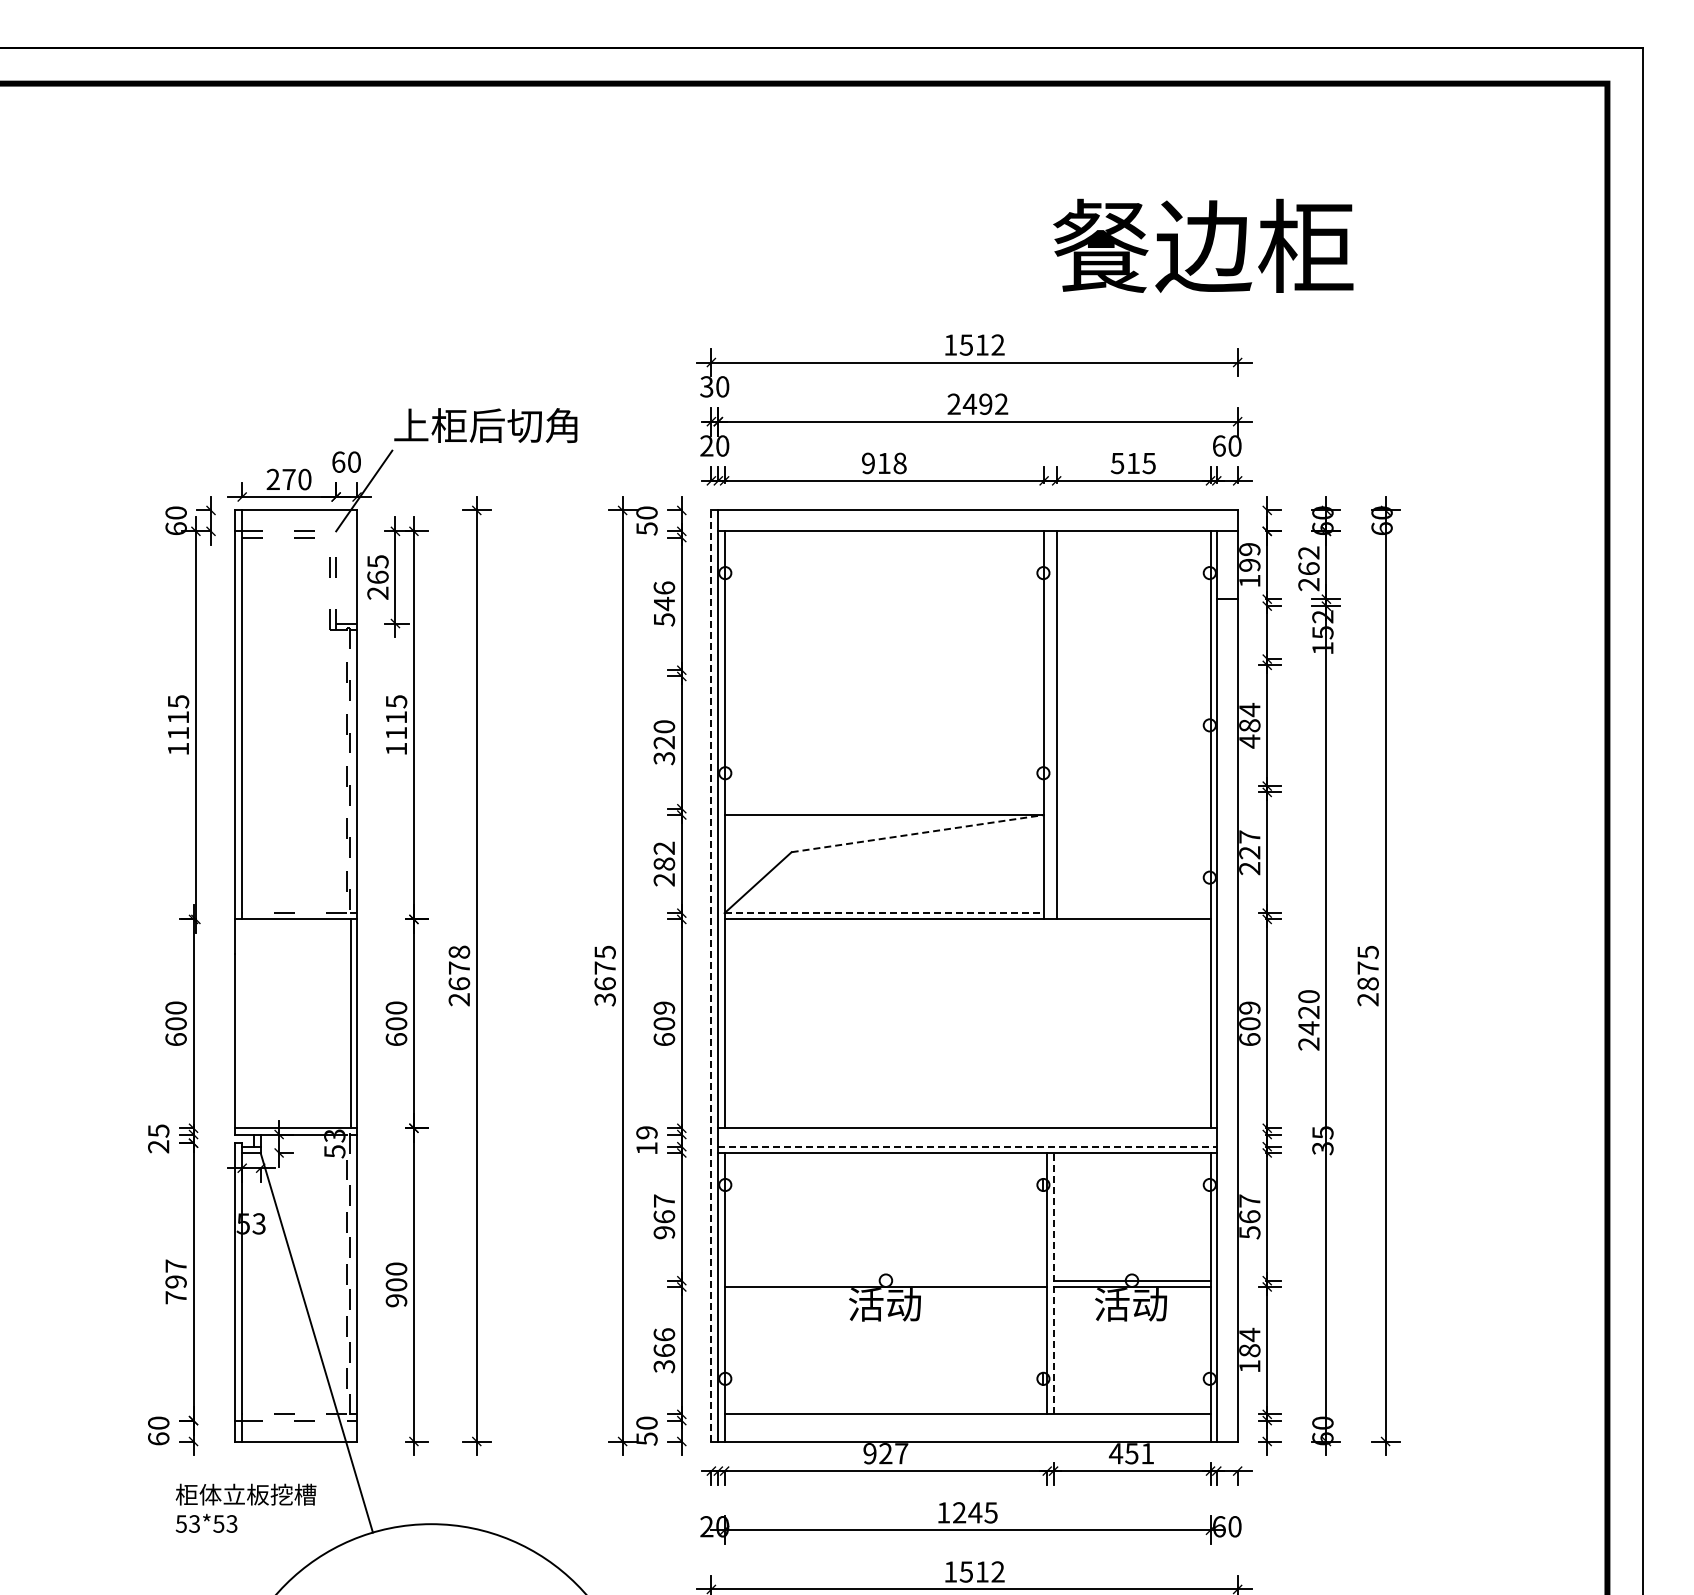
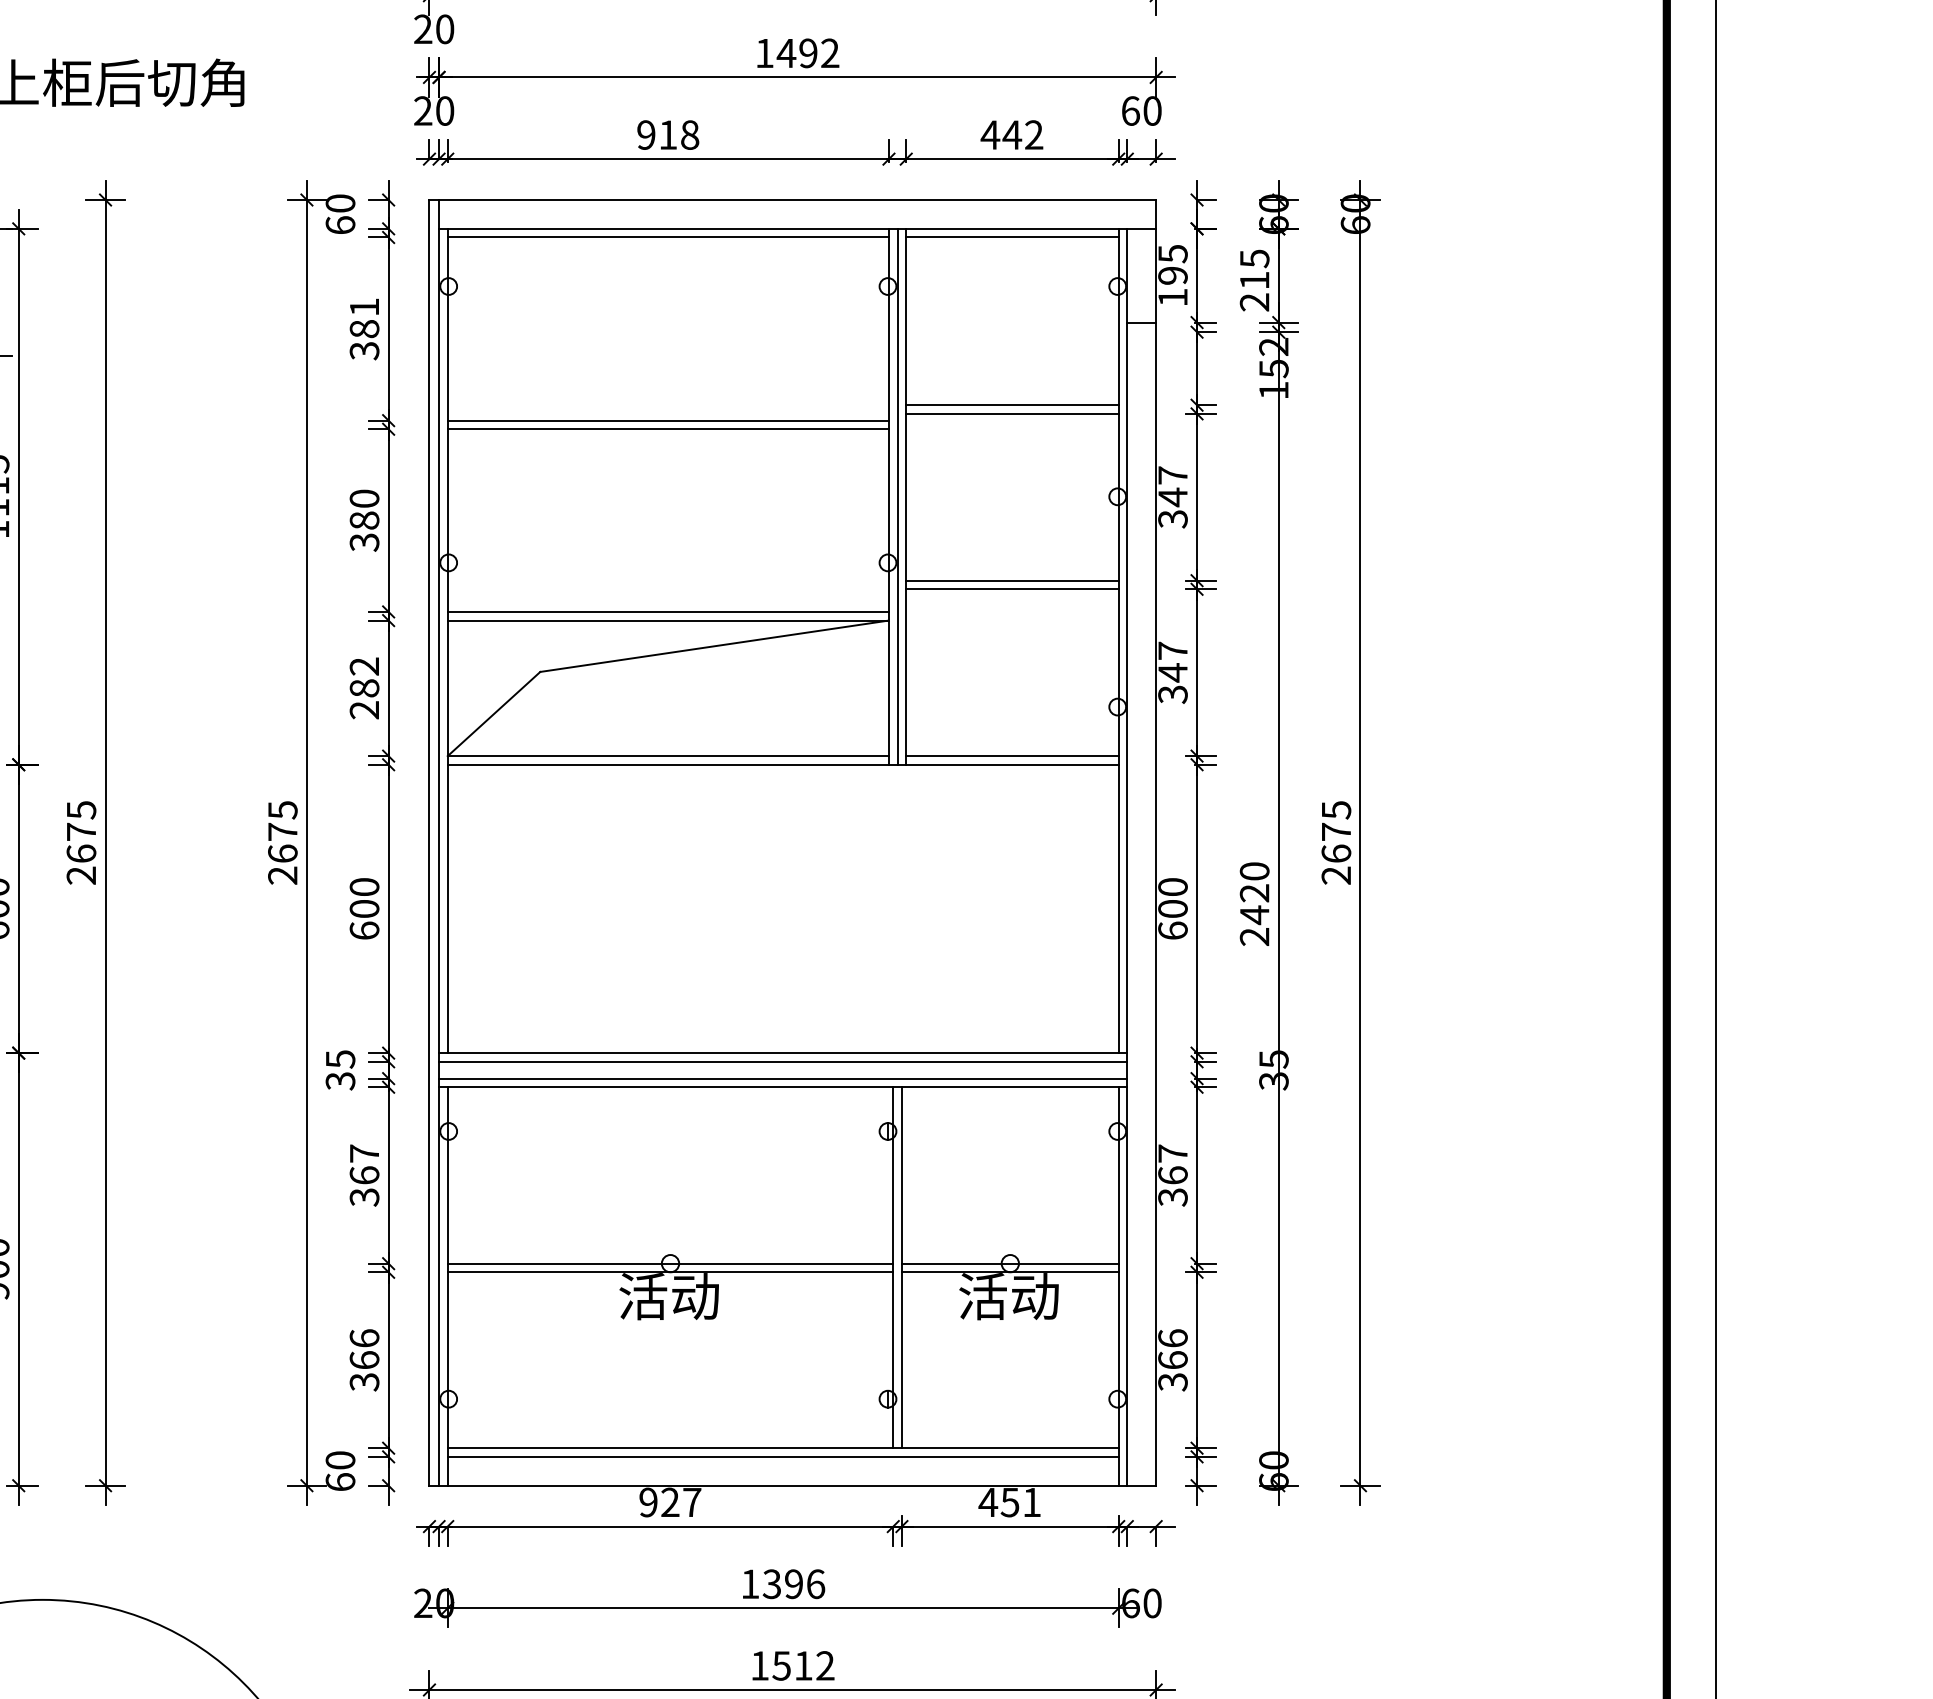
text: (706, 386) -> (422, 28), 30 -> 20
text: (953, 403) -> (763, 52), 2492 -> 1492
text: (1132, 463) -> (1010, 135), 515 -> 442
text: (646, 528) -> (339, 224), 50 -> 60
line: (884, 537) -> (668, 237), added
line: (1133, 537) -> (1012, 237), added
text: (1249, 549) -> (1172, 253), 199 -> 195
text: (1308, 560) -> (1254, 269), 262 -> 215
text: (664, 603) -> (364, 328), 546 -> 381
line: (1133, 659) -> (1012, 405), added
line: (1133, 665) -> (1012, 414), added
line: (884, 670) -> (668, 421), added
line: (884, 676) -> (668, 429), added
line: (1050, 725) -> (897, 496), added
text: (1249, 725) -> (1172, 496), 484 -> 347
text: (664, 742) -> (364, 520), 320 -> 380
line: (1133, 786) -> (1012, 581), added
line: (1133, 792) -> (1012, 589), added
line: (884, 808) -> (668, 611), added
line: (917, 833) -> (714, 646), dashed -> solid
text: (1249, 860) -> (1172, 683), 227 -> 347
line: (884, 913) -> (668, 756), dashed -> solid
line: (1133, 913) -> (1012, 756), added
text: (458, 952) -> (80, 810), 2678 -> 2675
line: (711, 975) -> (429, 842), dashed -> solid
text: (1367, 983) -> (1335, 853), 2875 -> 2675
text: (605, 999) -> (283, 875), 3675 -> 2675
text: (664, 1007) -> (364, 886), 609 -> 600
text: (1249, 1007) -> (1172, 886), 609 -> 600
line: (967, 1134) -> (783, 1061), added
text: (646, 1140) -> (339, 1070), 19 -> 35
line: (968, 1146) -> (784, 1078), dashed -> solid
text: (664, 1232) -> (364, 1197), 967 -> 367
text: (1249, 1232) -> (1172, 1197), 567 -> 367
line: (885, 1280) -> (669, 1263), added
line: (1053, 1283) -> (901, 1267), dashed -> solid
text: (1249, 1350) -> (1172, 1360), 184 -> 366
line: (967, 1420) -> (783, 1456), added
text: (646, 1438) -> (339, 1481), 50 -> 60
text: (974, 1512) -> (792, 1583), 1245 -> 1396

